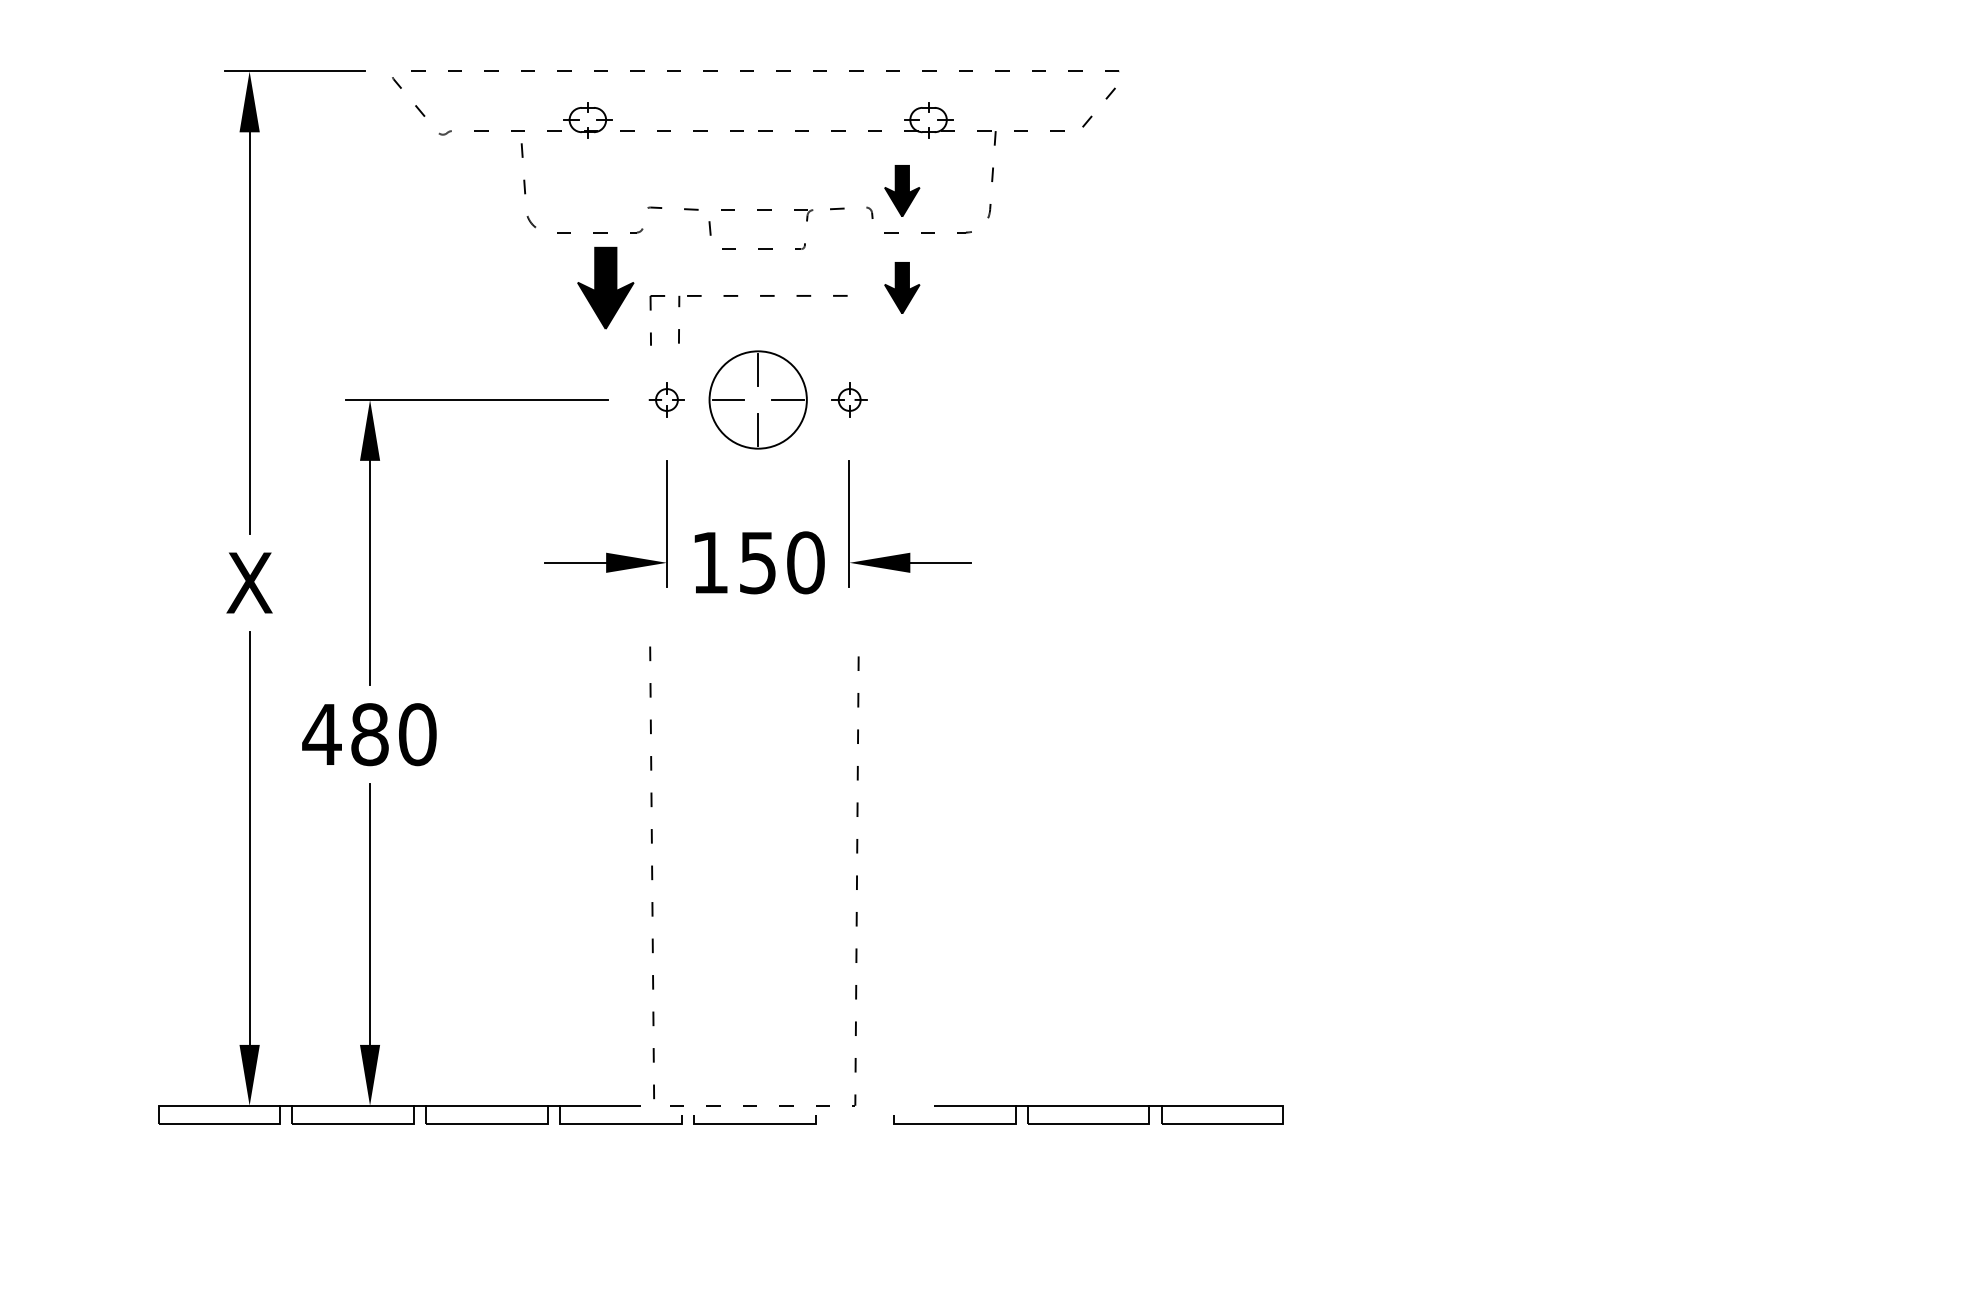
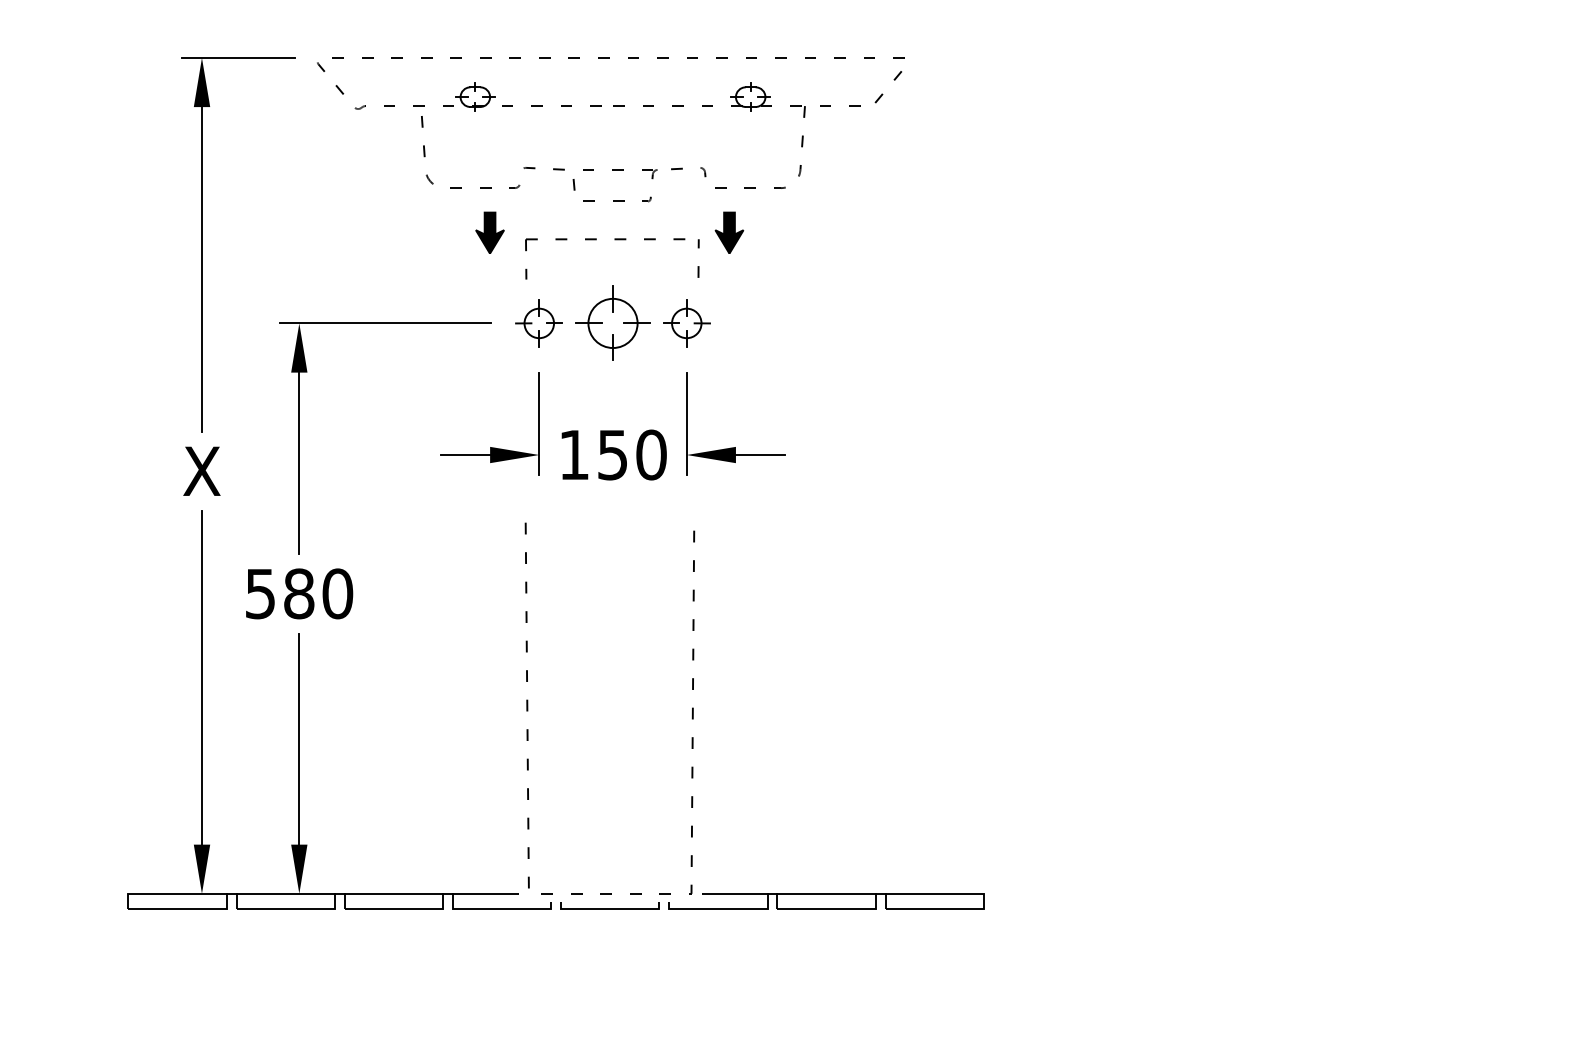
part: (902, 190) -> (729, 154), removed
part: (606, 287) -> (490, 232), size x0.62
line: (679, 329) -> (698, 266), moved
part: (666, 399) -> (538, 323), size x1.67
circle: (757, 399) -> (612, 323), size x0.62
part: (849, 399) -> (686, 323), size x1.67
text: (321, 735) -> (260, 594), 480 -> 580
part: (1088, 1114) -> (826, 900), moved

